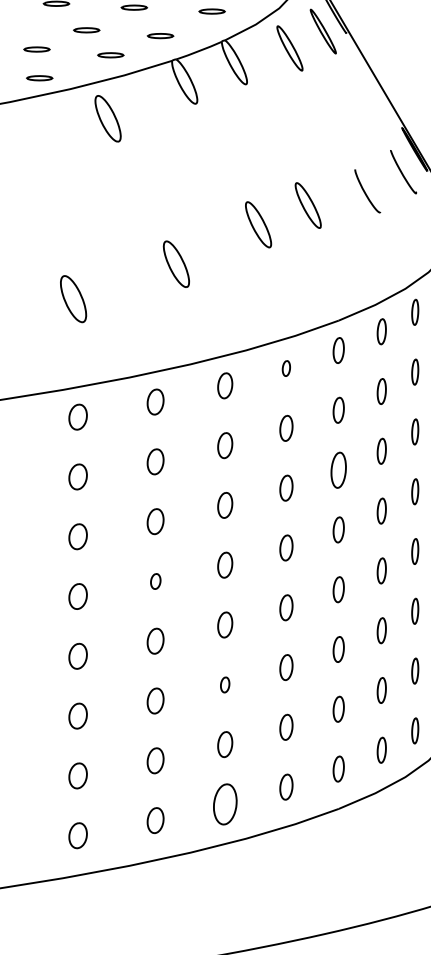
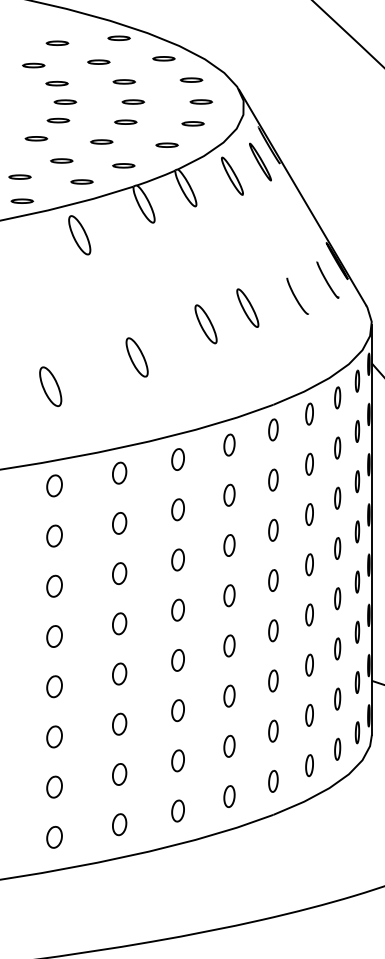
part: (286, 367) -> (229, 444), size x1.67
part: (338, 469) -> (273, 529), size x0.71
part: (155, 581) -> (119, 623), size x1.67
part: (224, 684) -> (177, 710), size x1.67
part: (224, 803) -> (177, 810), size x0.62

